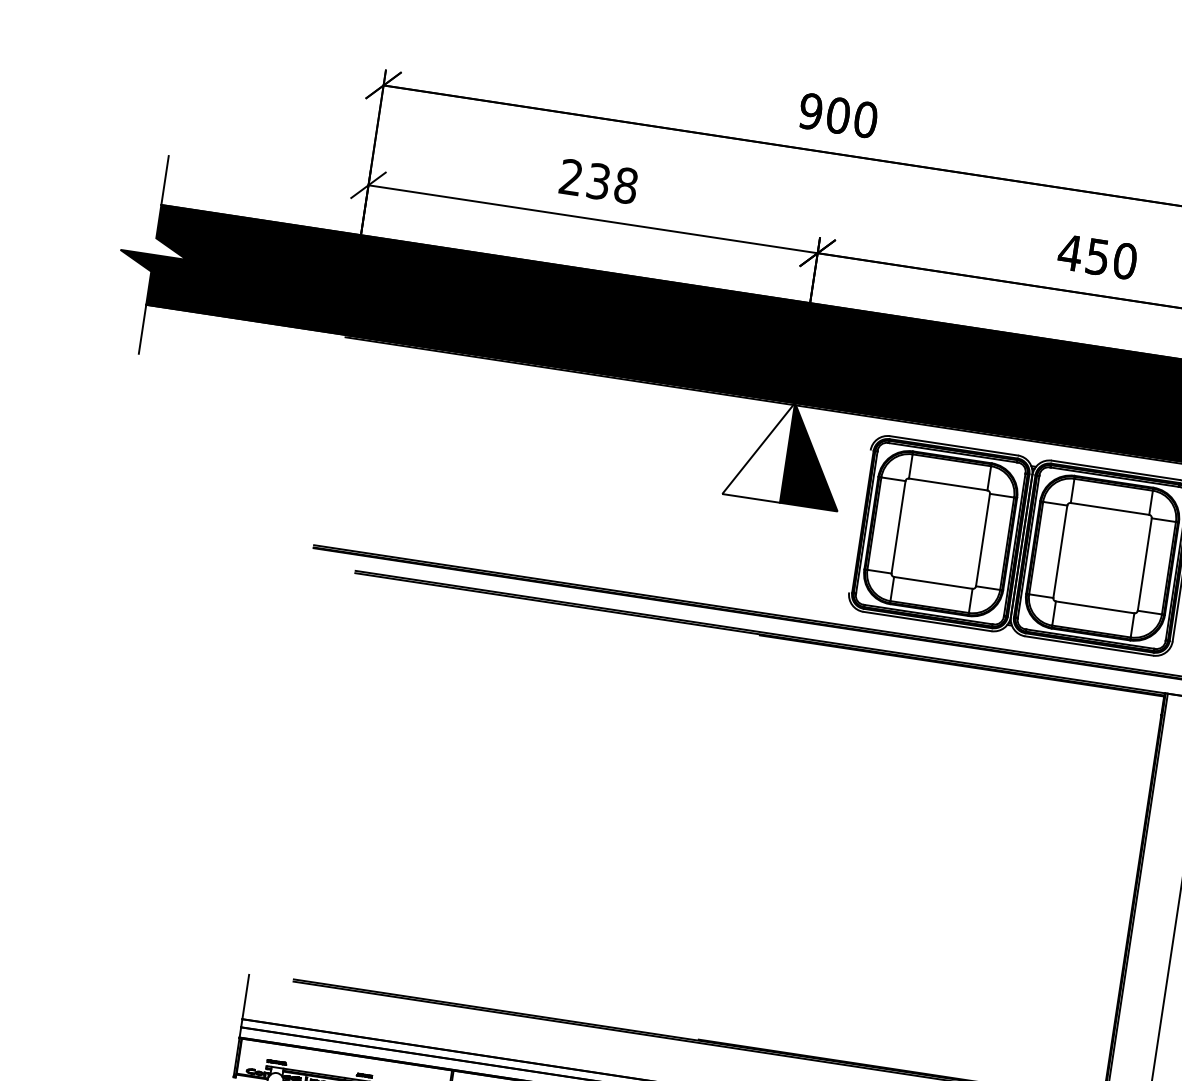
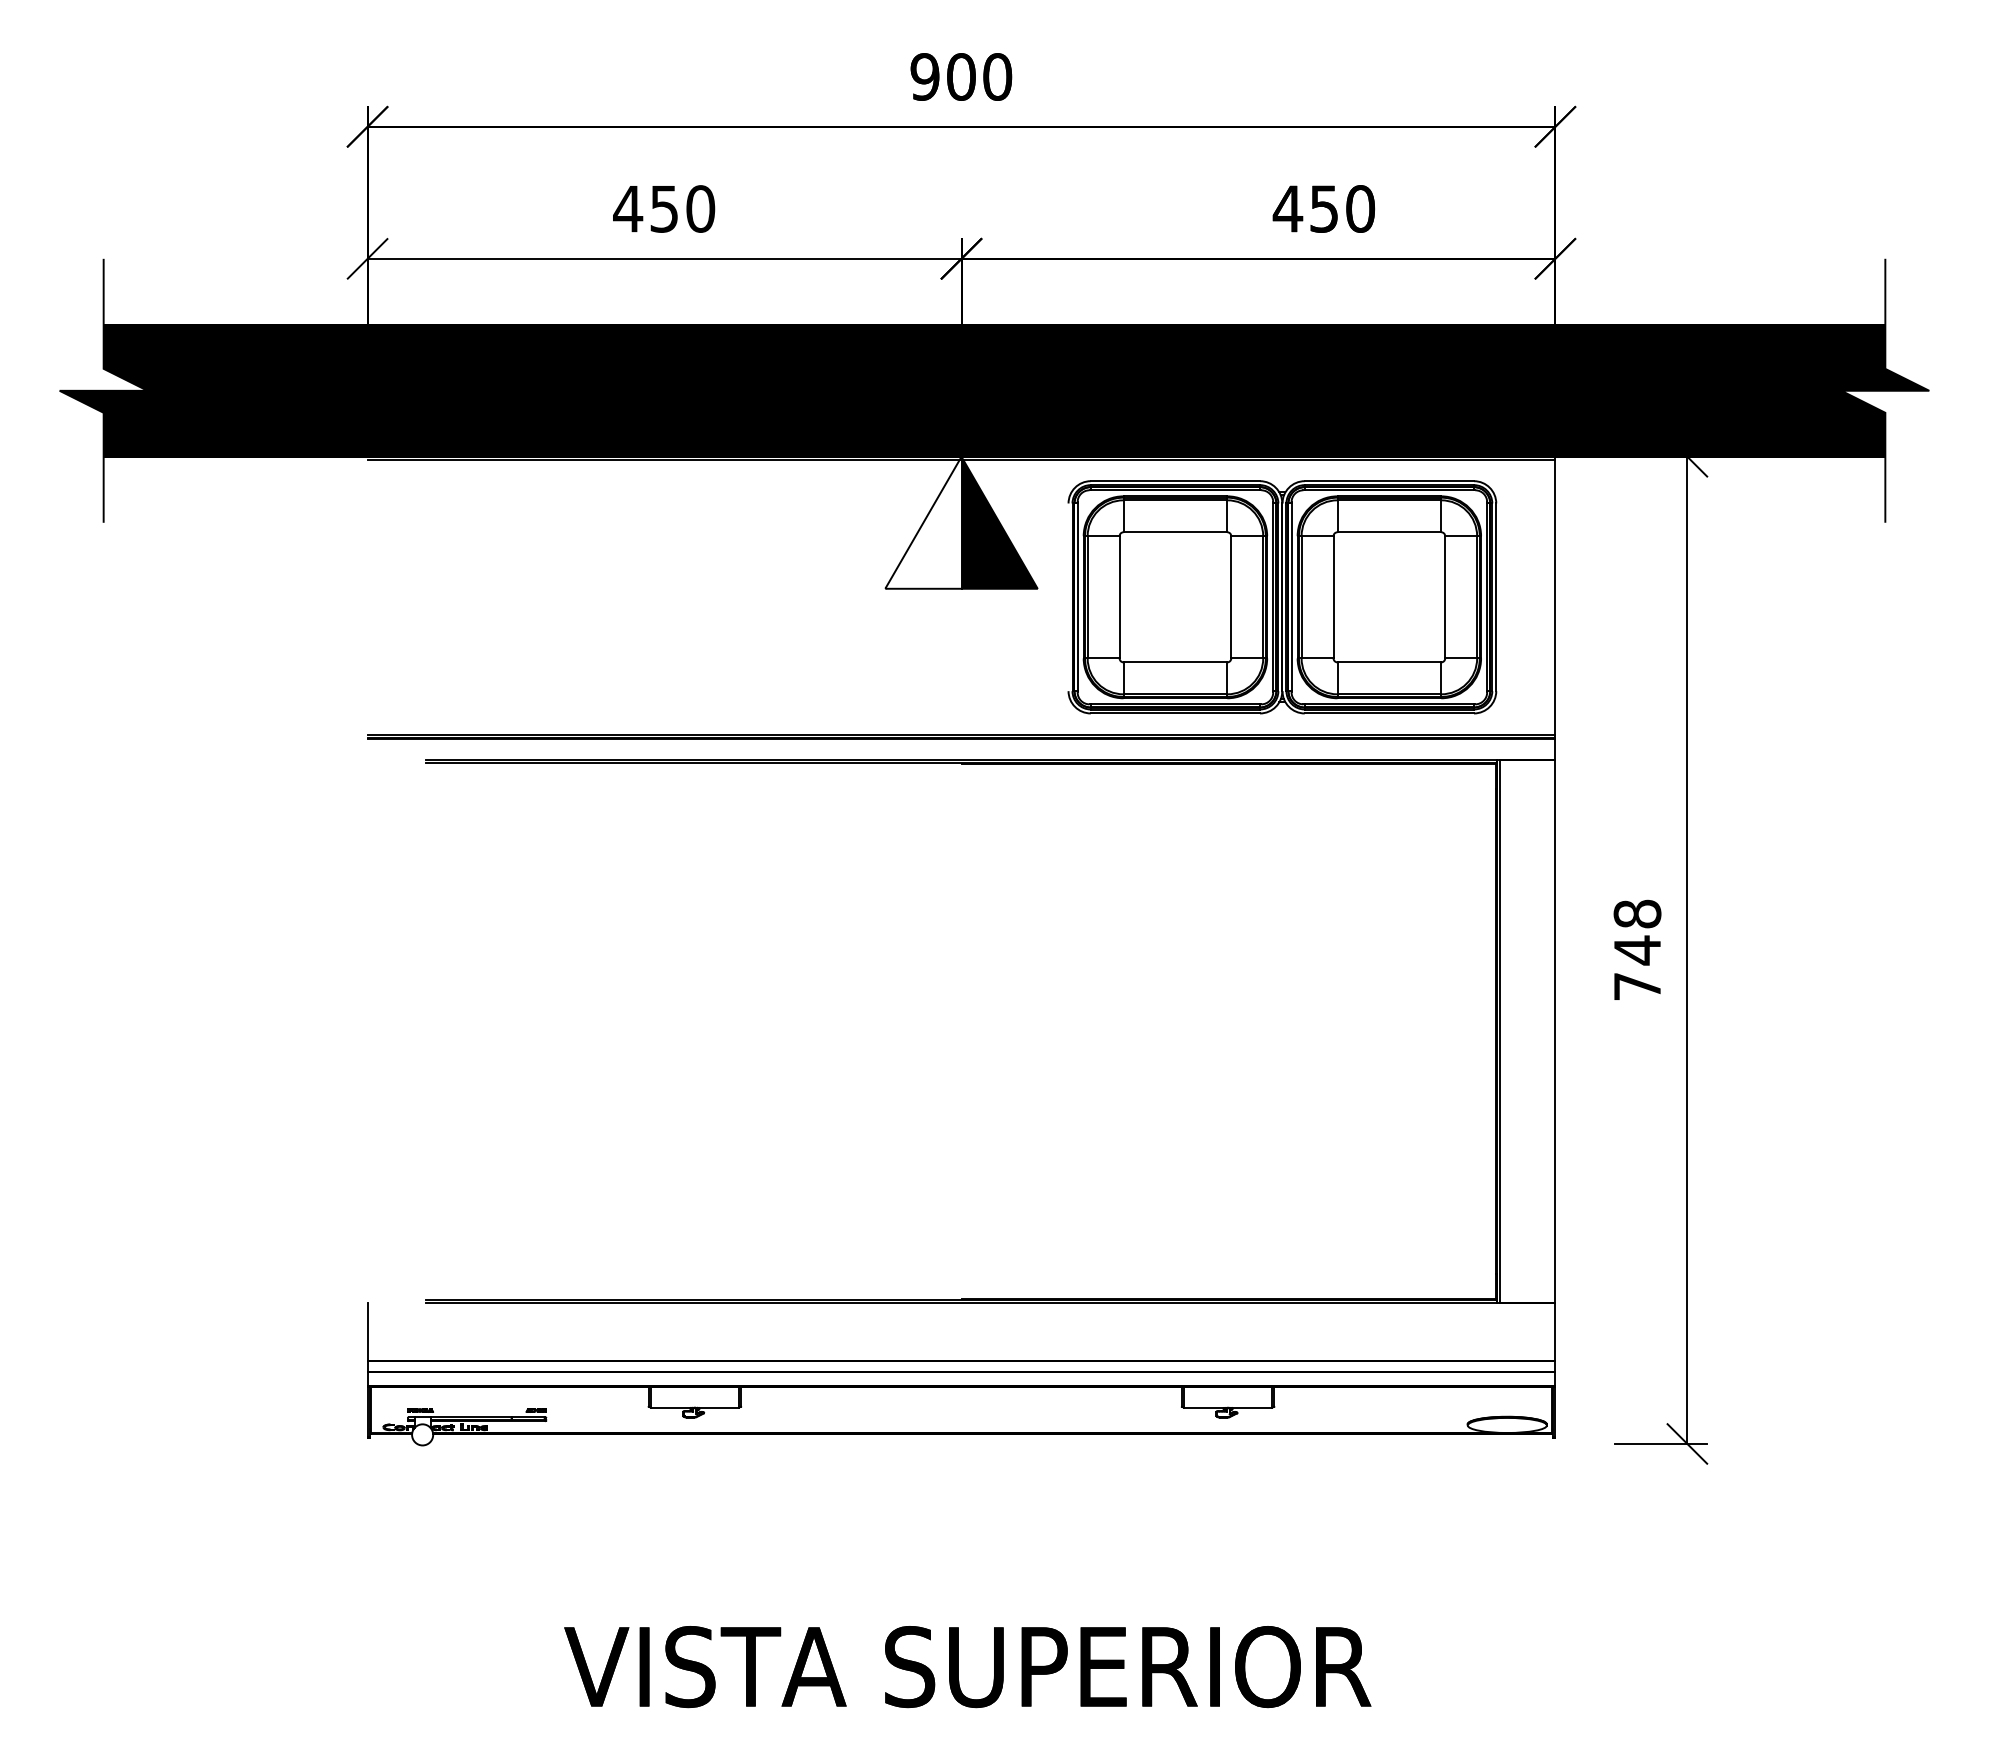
text: (598, 181) -> (664, 208), 238 -> 450

